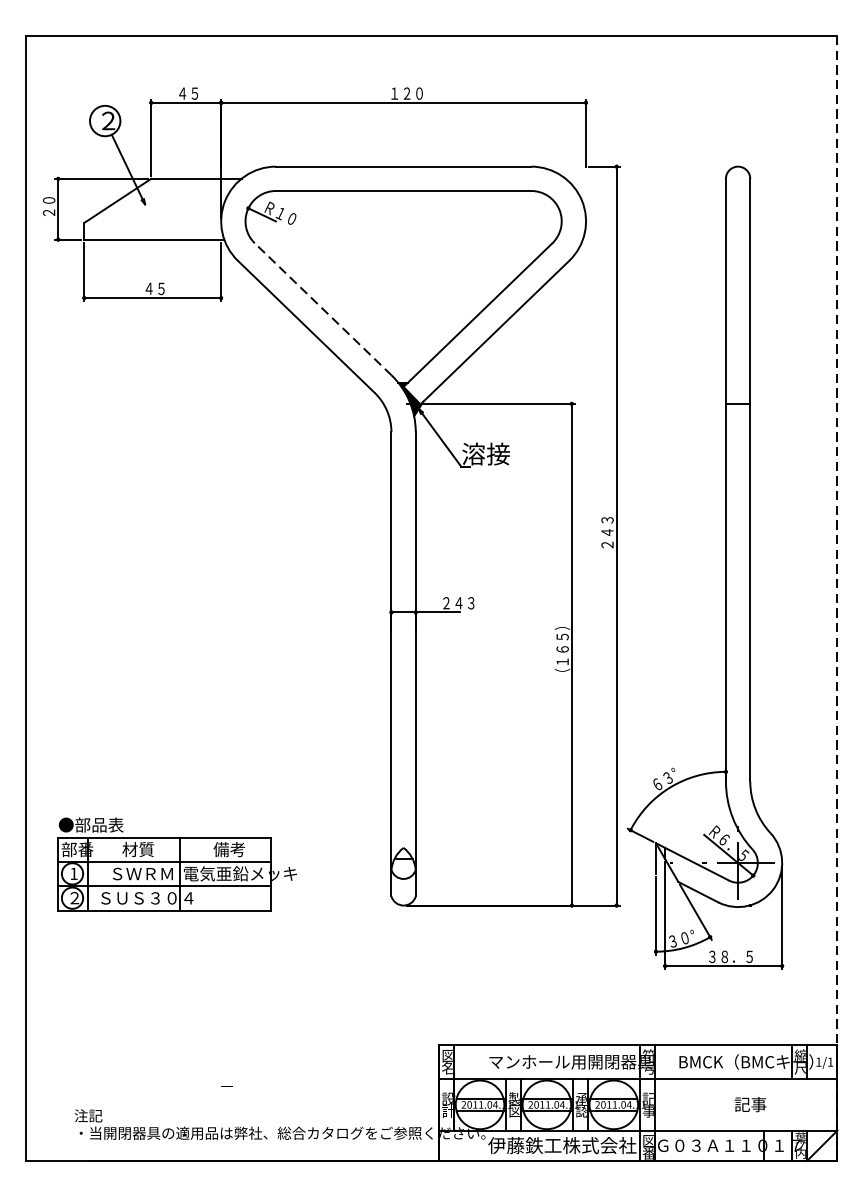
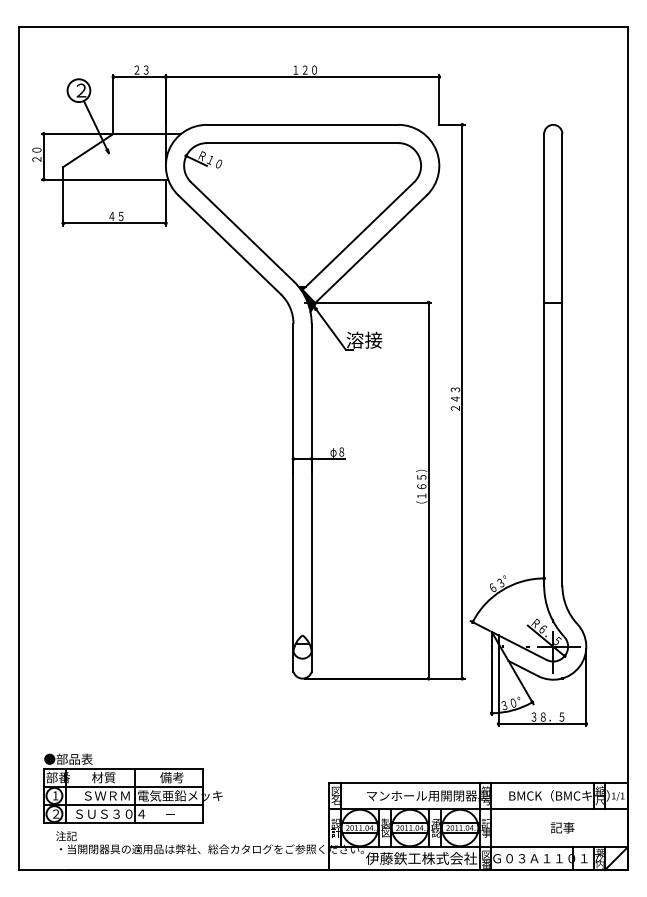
text: (188, 92) -> (141, 69), ４５ -> ２３
line: (322, 308) -> (241, 231), dashed -> solid
line: (837, 598) -> (627, 448), dashed -> solid
text: (456, 603) -> (342, 452), ２４３ -> φ８
part: (176, 864) -> (132, 788), moved

